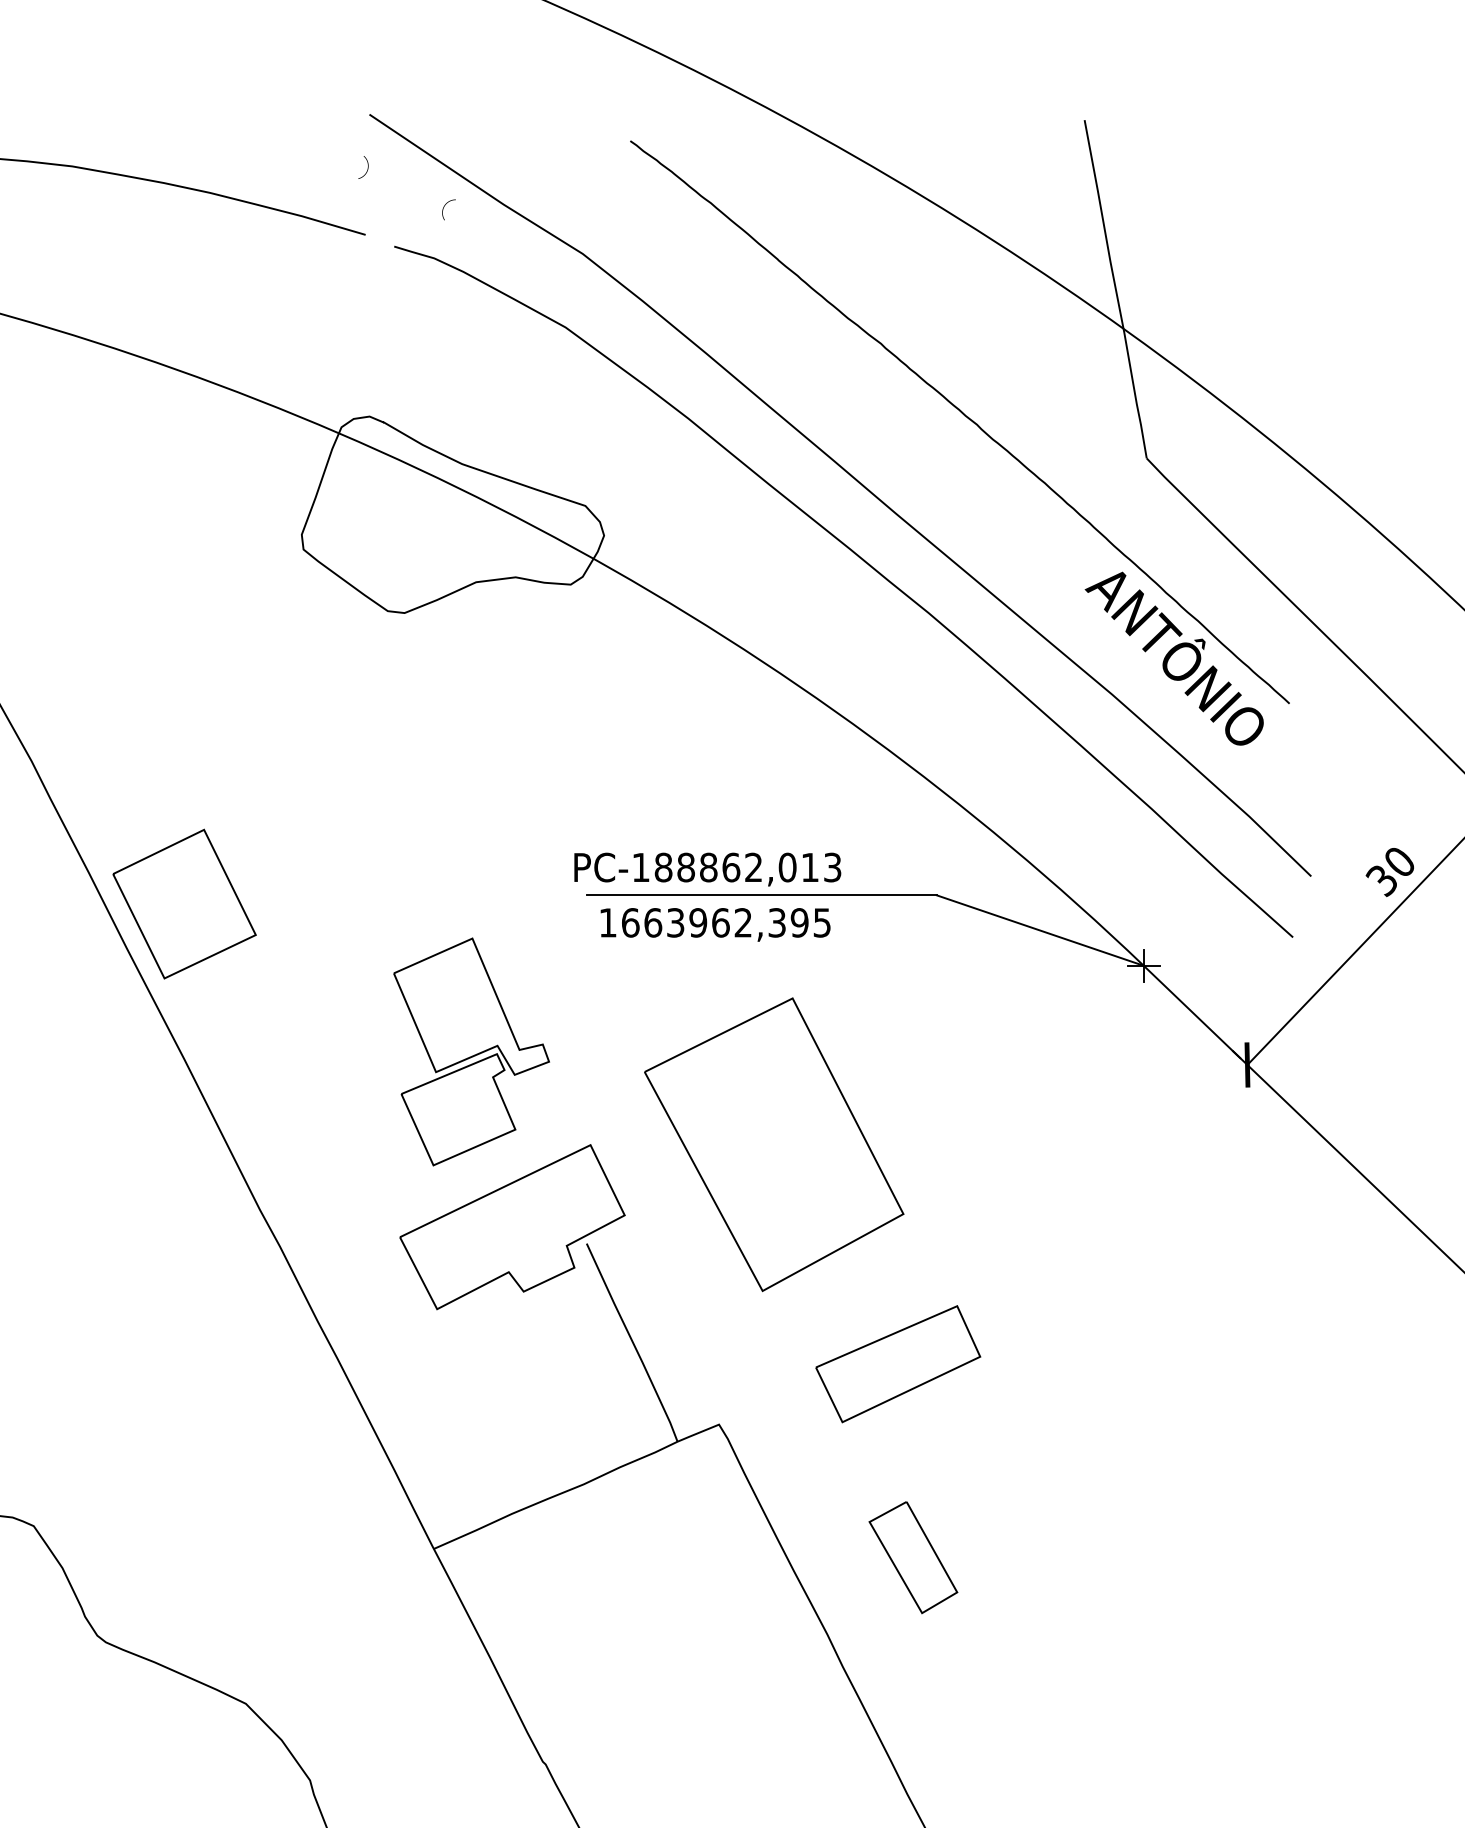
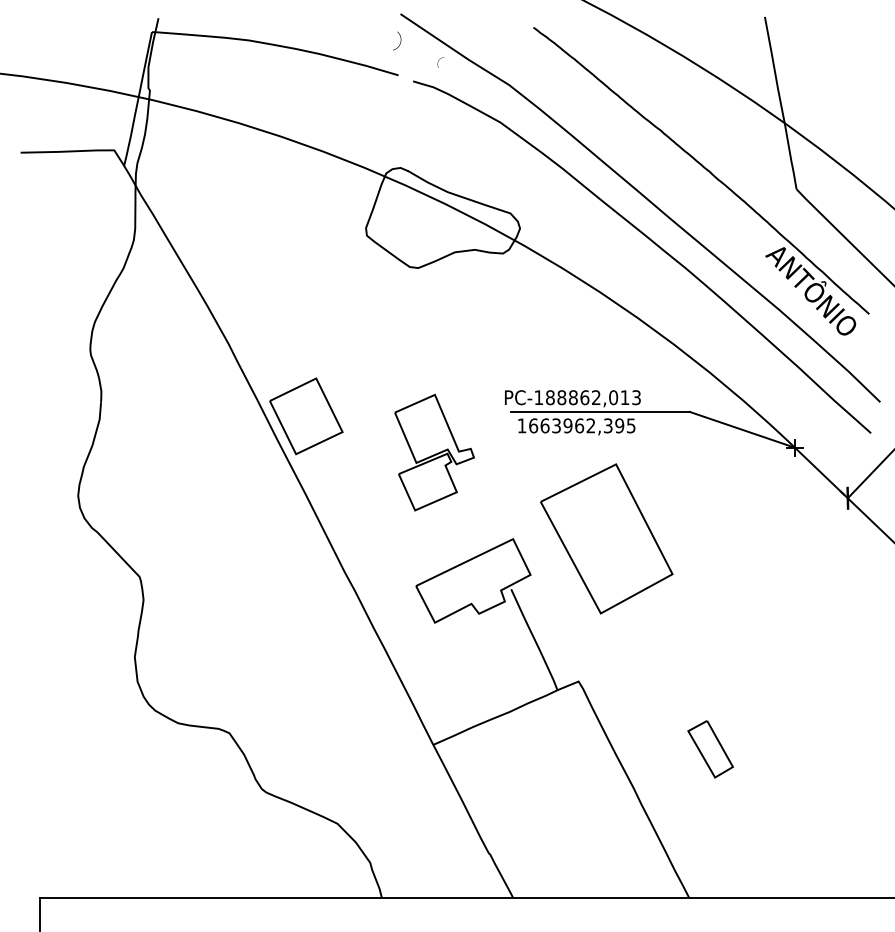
part: (363, 166) -> (397, 40), size x1.6
part: (471, 1051) -> (434, 452), moved
part: (897, 1363) -> (669, 650), removed
part: (913, 1558) -> (710, 749), moved

